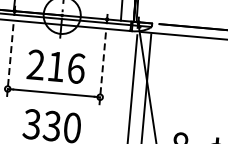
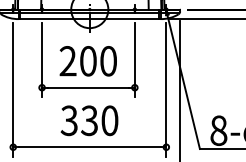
line: (10, 61) -> (42, 60), dashed -> solid
text: (66, 67) -> (98, 61), 216 -> 200
line: (102, 70) -> (134, 60), dashed -> solid

